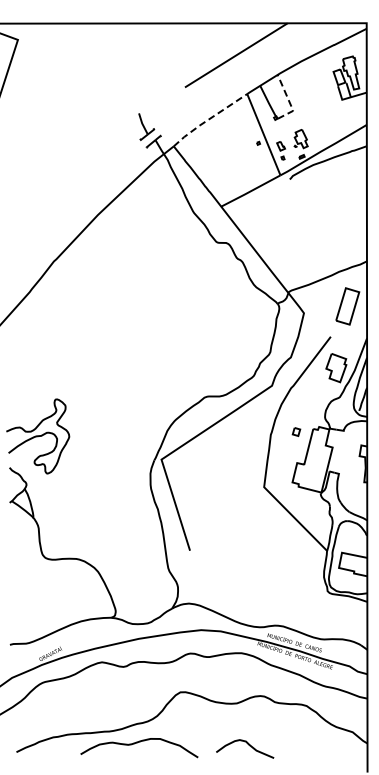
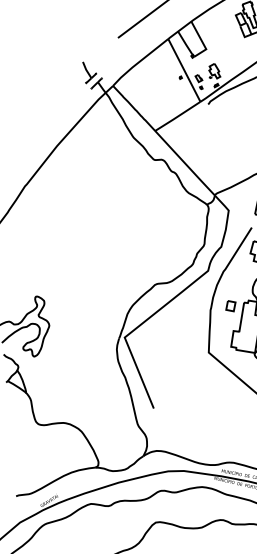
line: (289, 100) -> (202, 41), dashed -> solid
line: (208, 119) -> (139, 62), dashed -> solid
part: (296, 431) -> (230, 305), size x1.67

